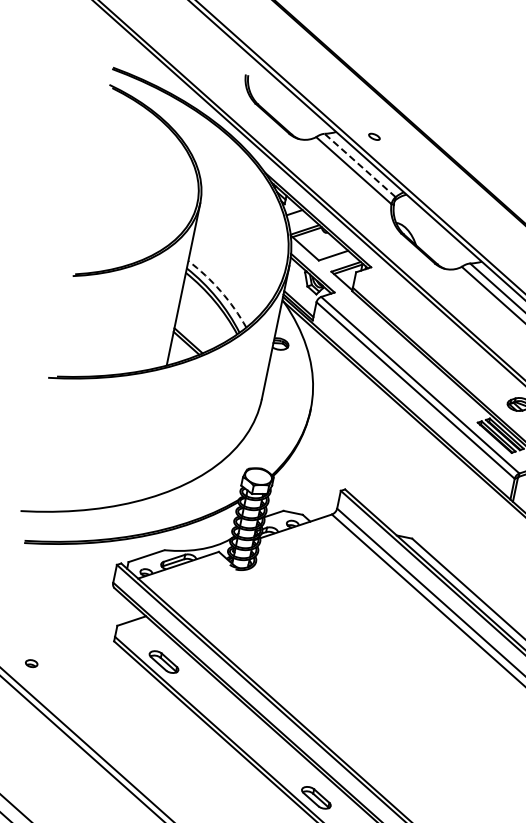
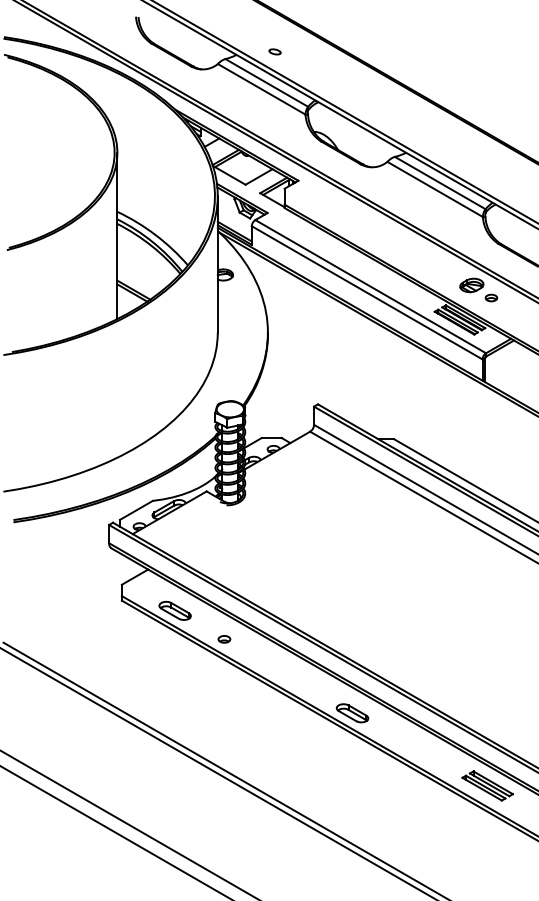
line: (359, 164) -> (266, 82), dashed -> solid
arc: (220, 291) -> (155, 235), dashed -> solid
part: (31, 663) -> (224, 639), moved

